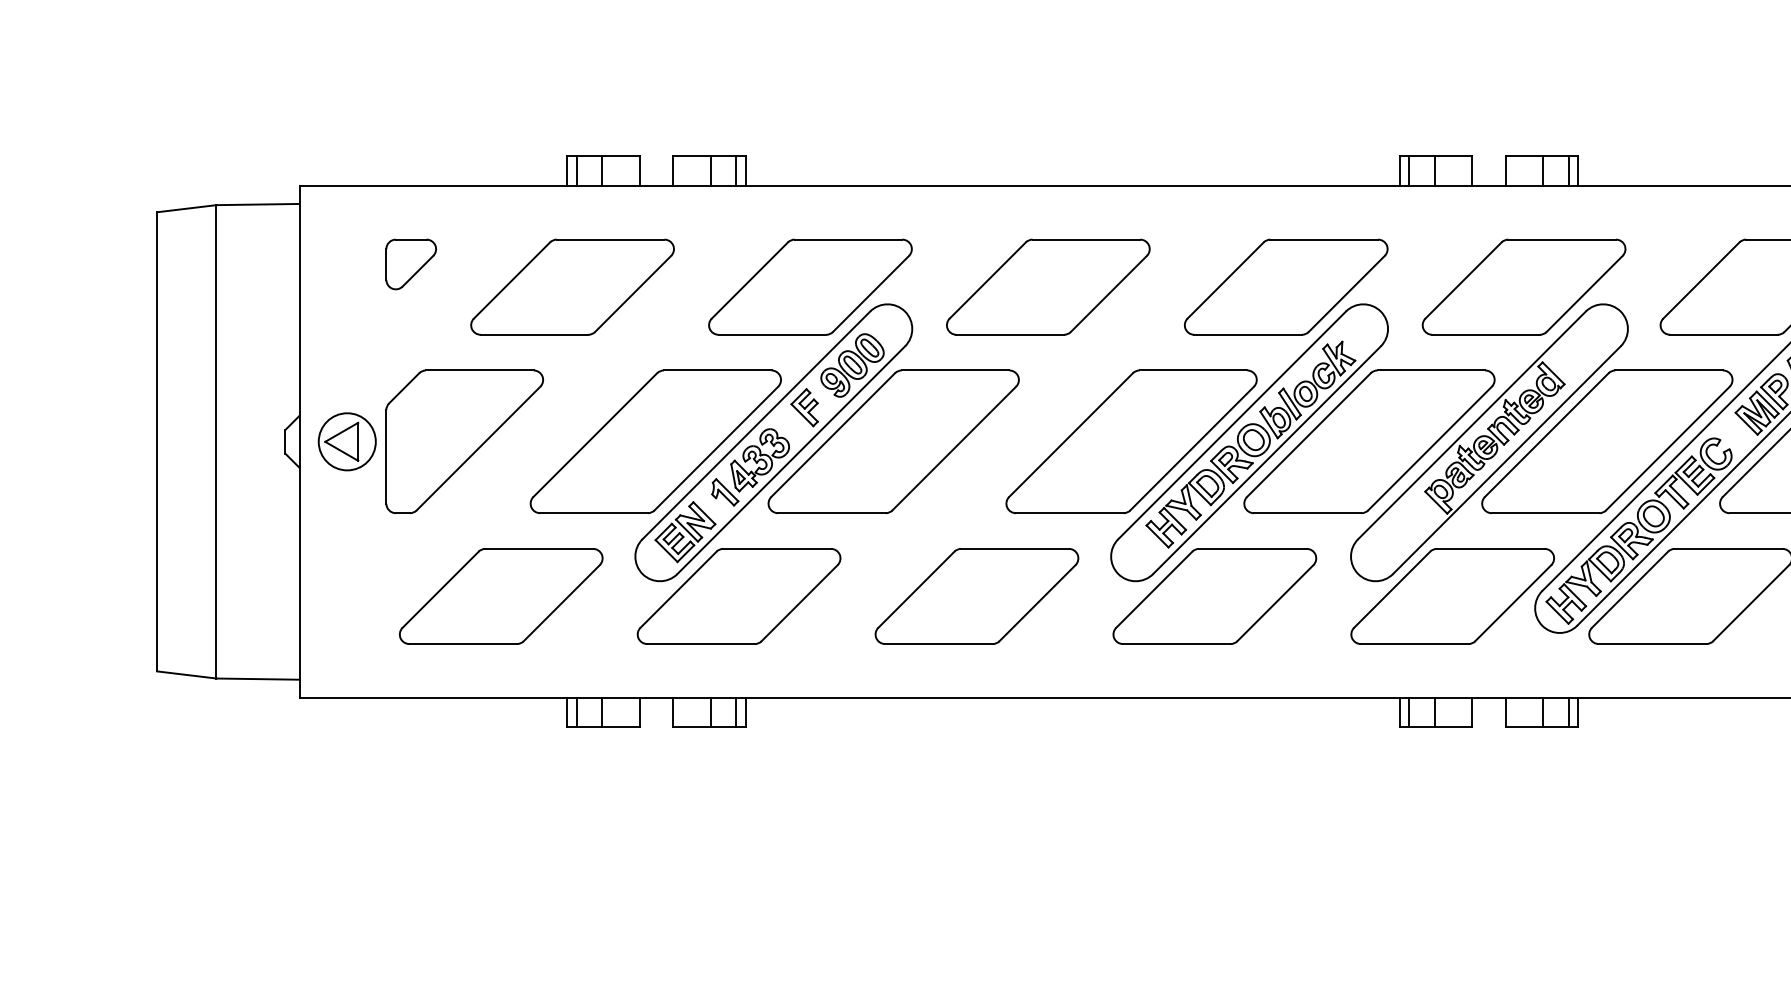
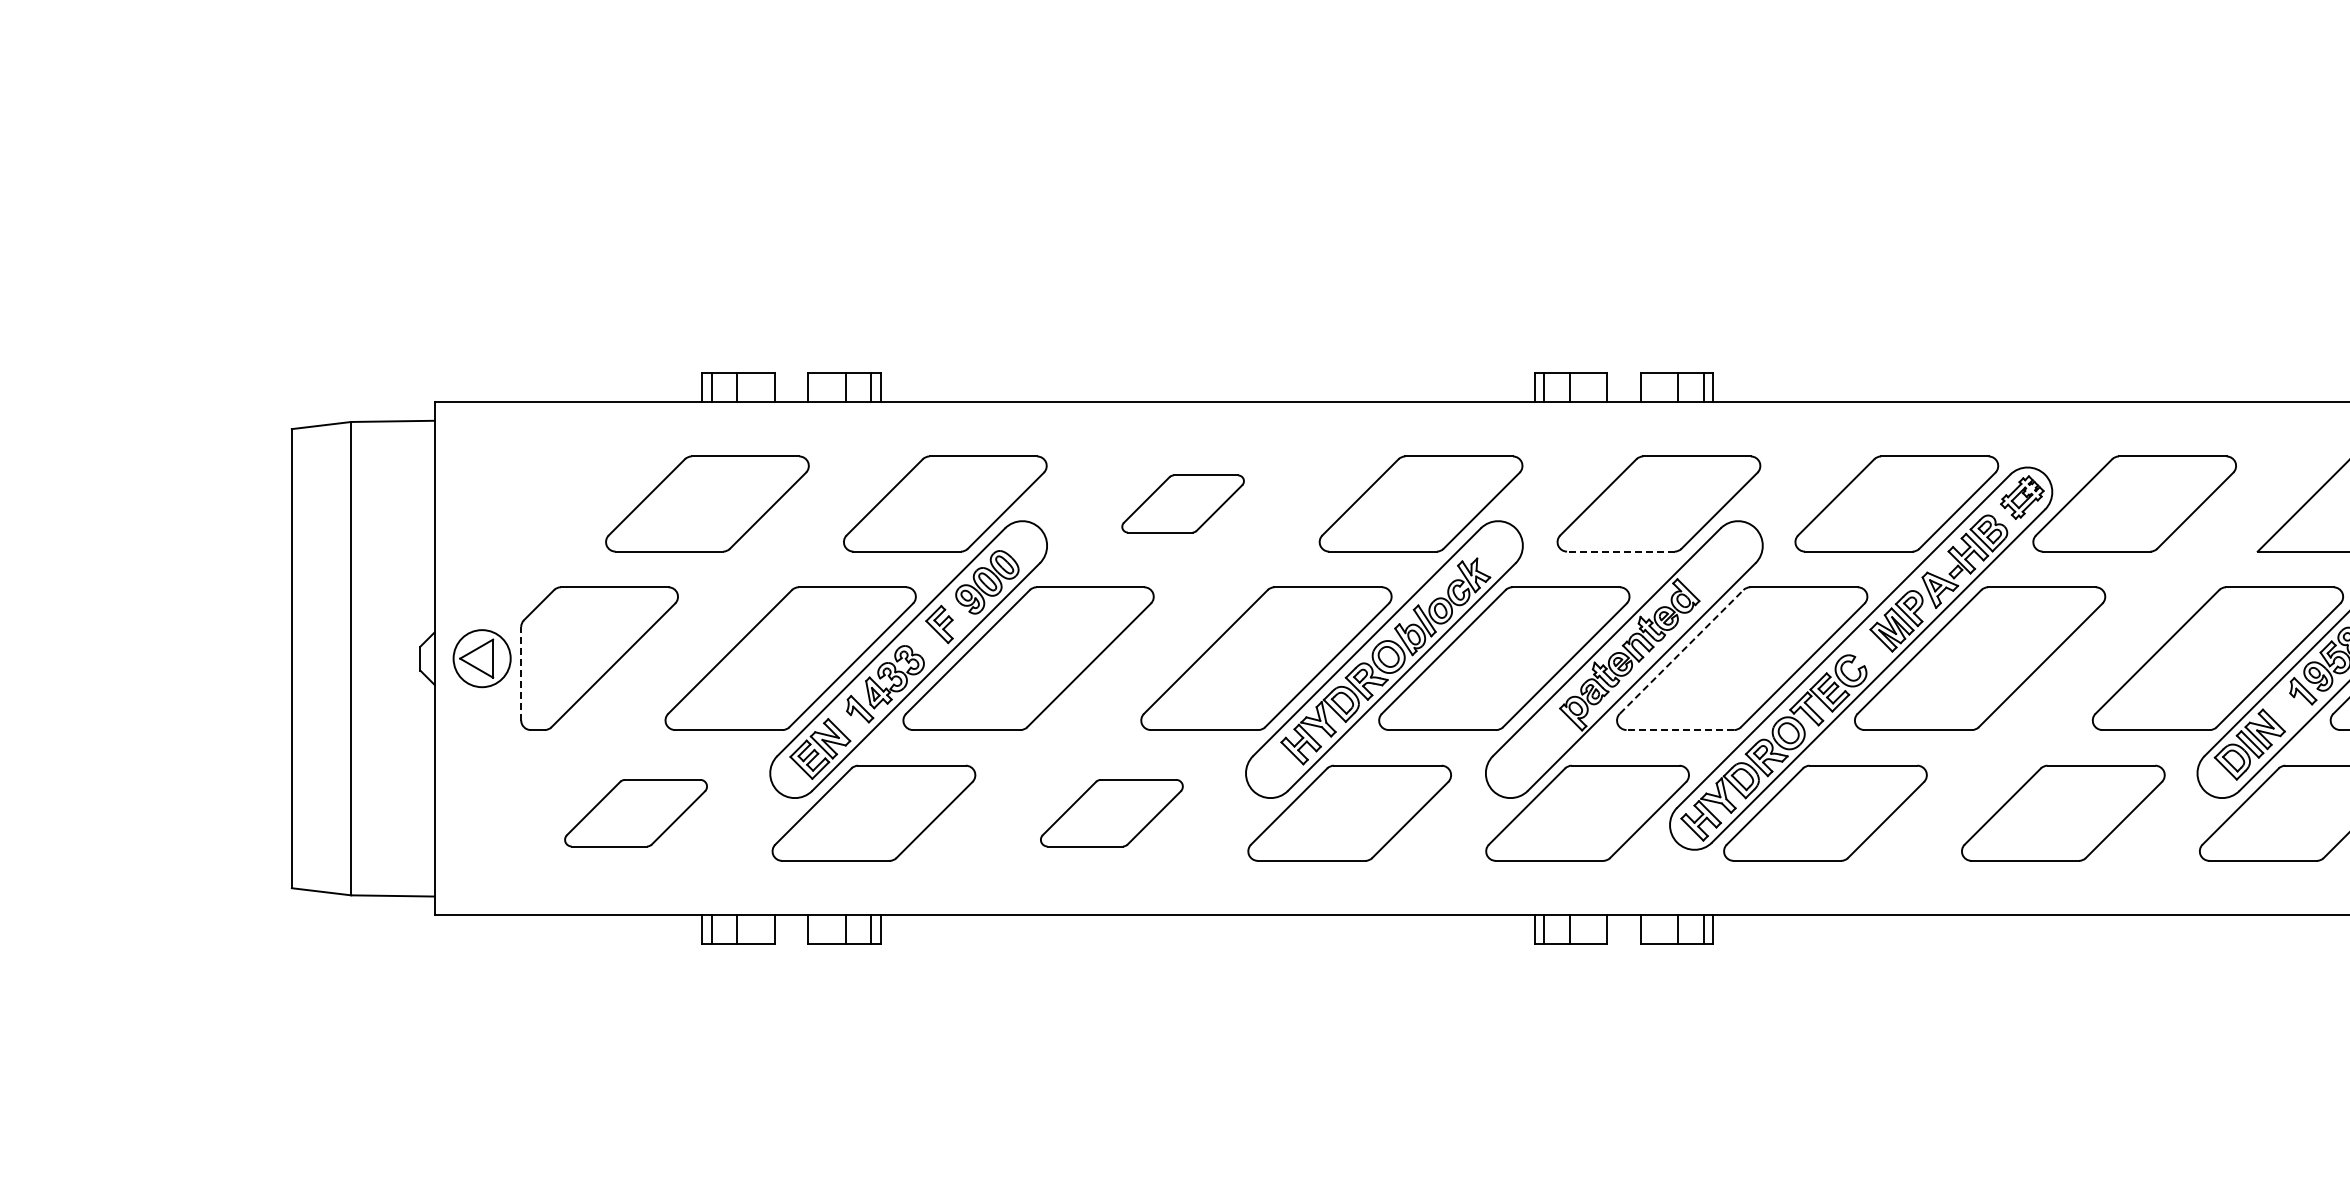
part: (410, 264) -> (545, 481), removed
part: (1047, 286) -> (1182, 503), size x0.6
line: (1485, 334) -> (1620, 551), solid -> dashed
line: (1547, 434) -> (1682, 651), solid -> dashed
line: (386, 456) -> (521, 673), solid -> dashed
line: (1545, 513) -> (1680, 730), solid -> dashed
part: (500, 595) -> (635, 812), size x0.7
part: (976, 595) -> (1111, 812), size x0.7

